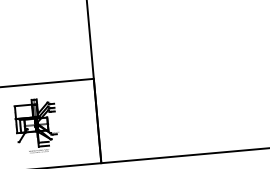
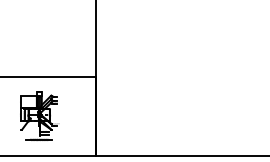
line: (39, 152) -> (39, 140), added

